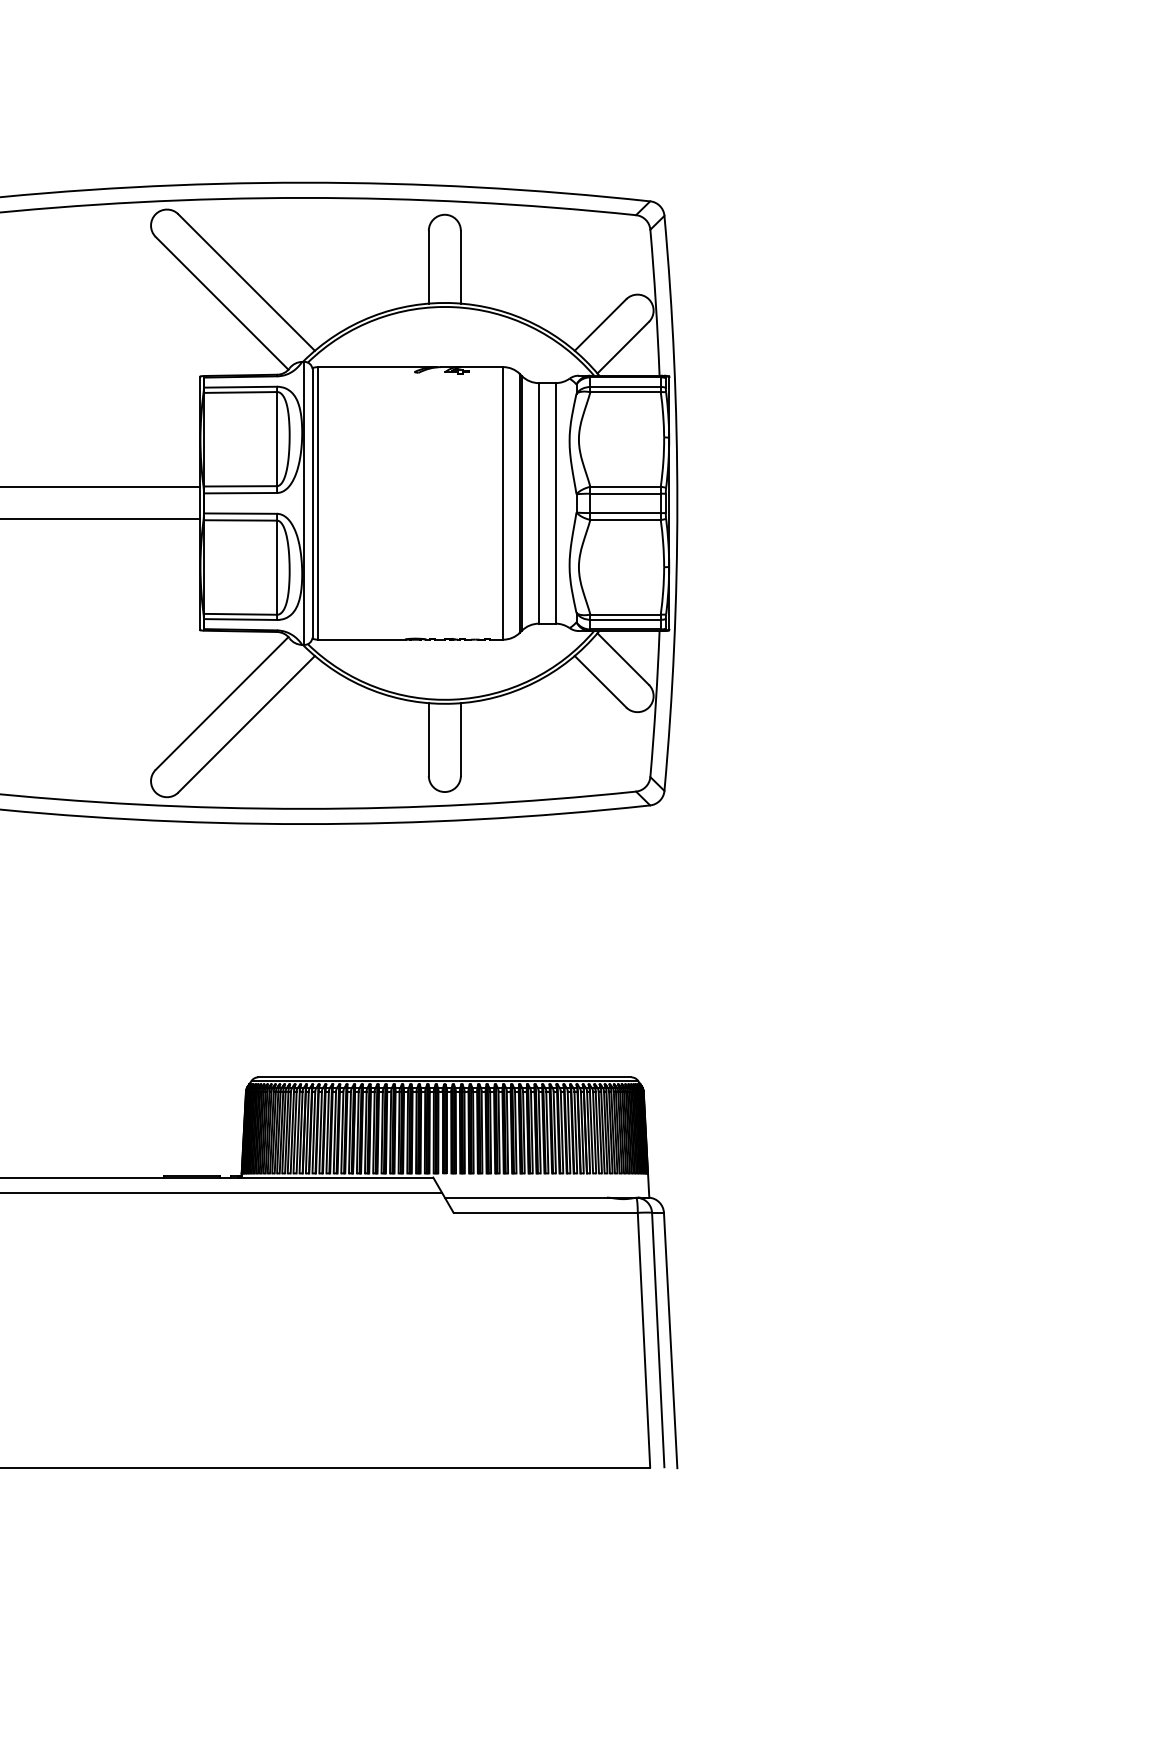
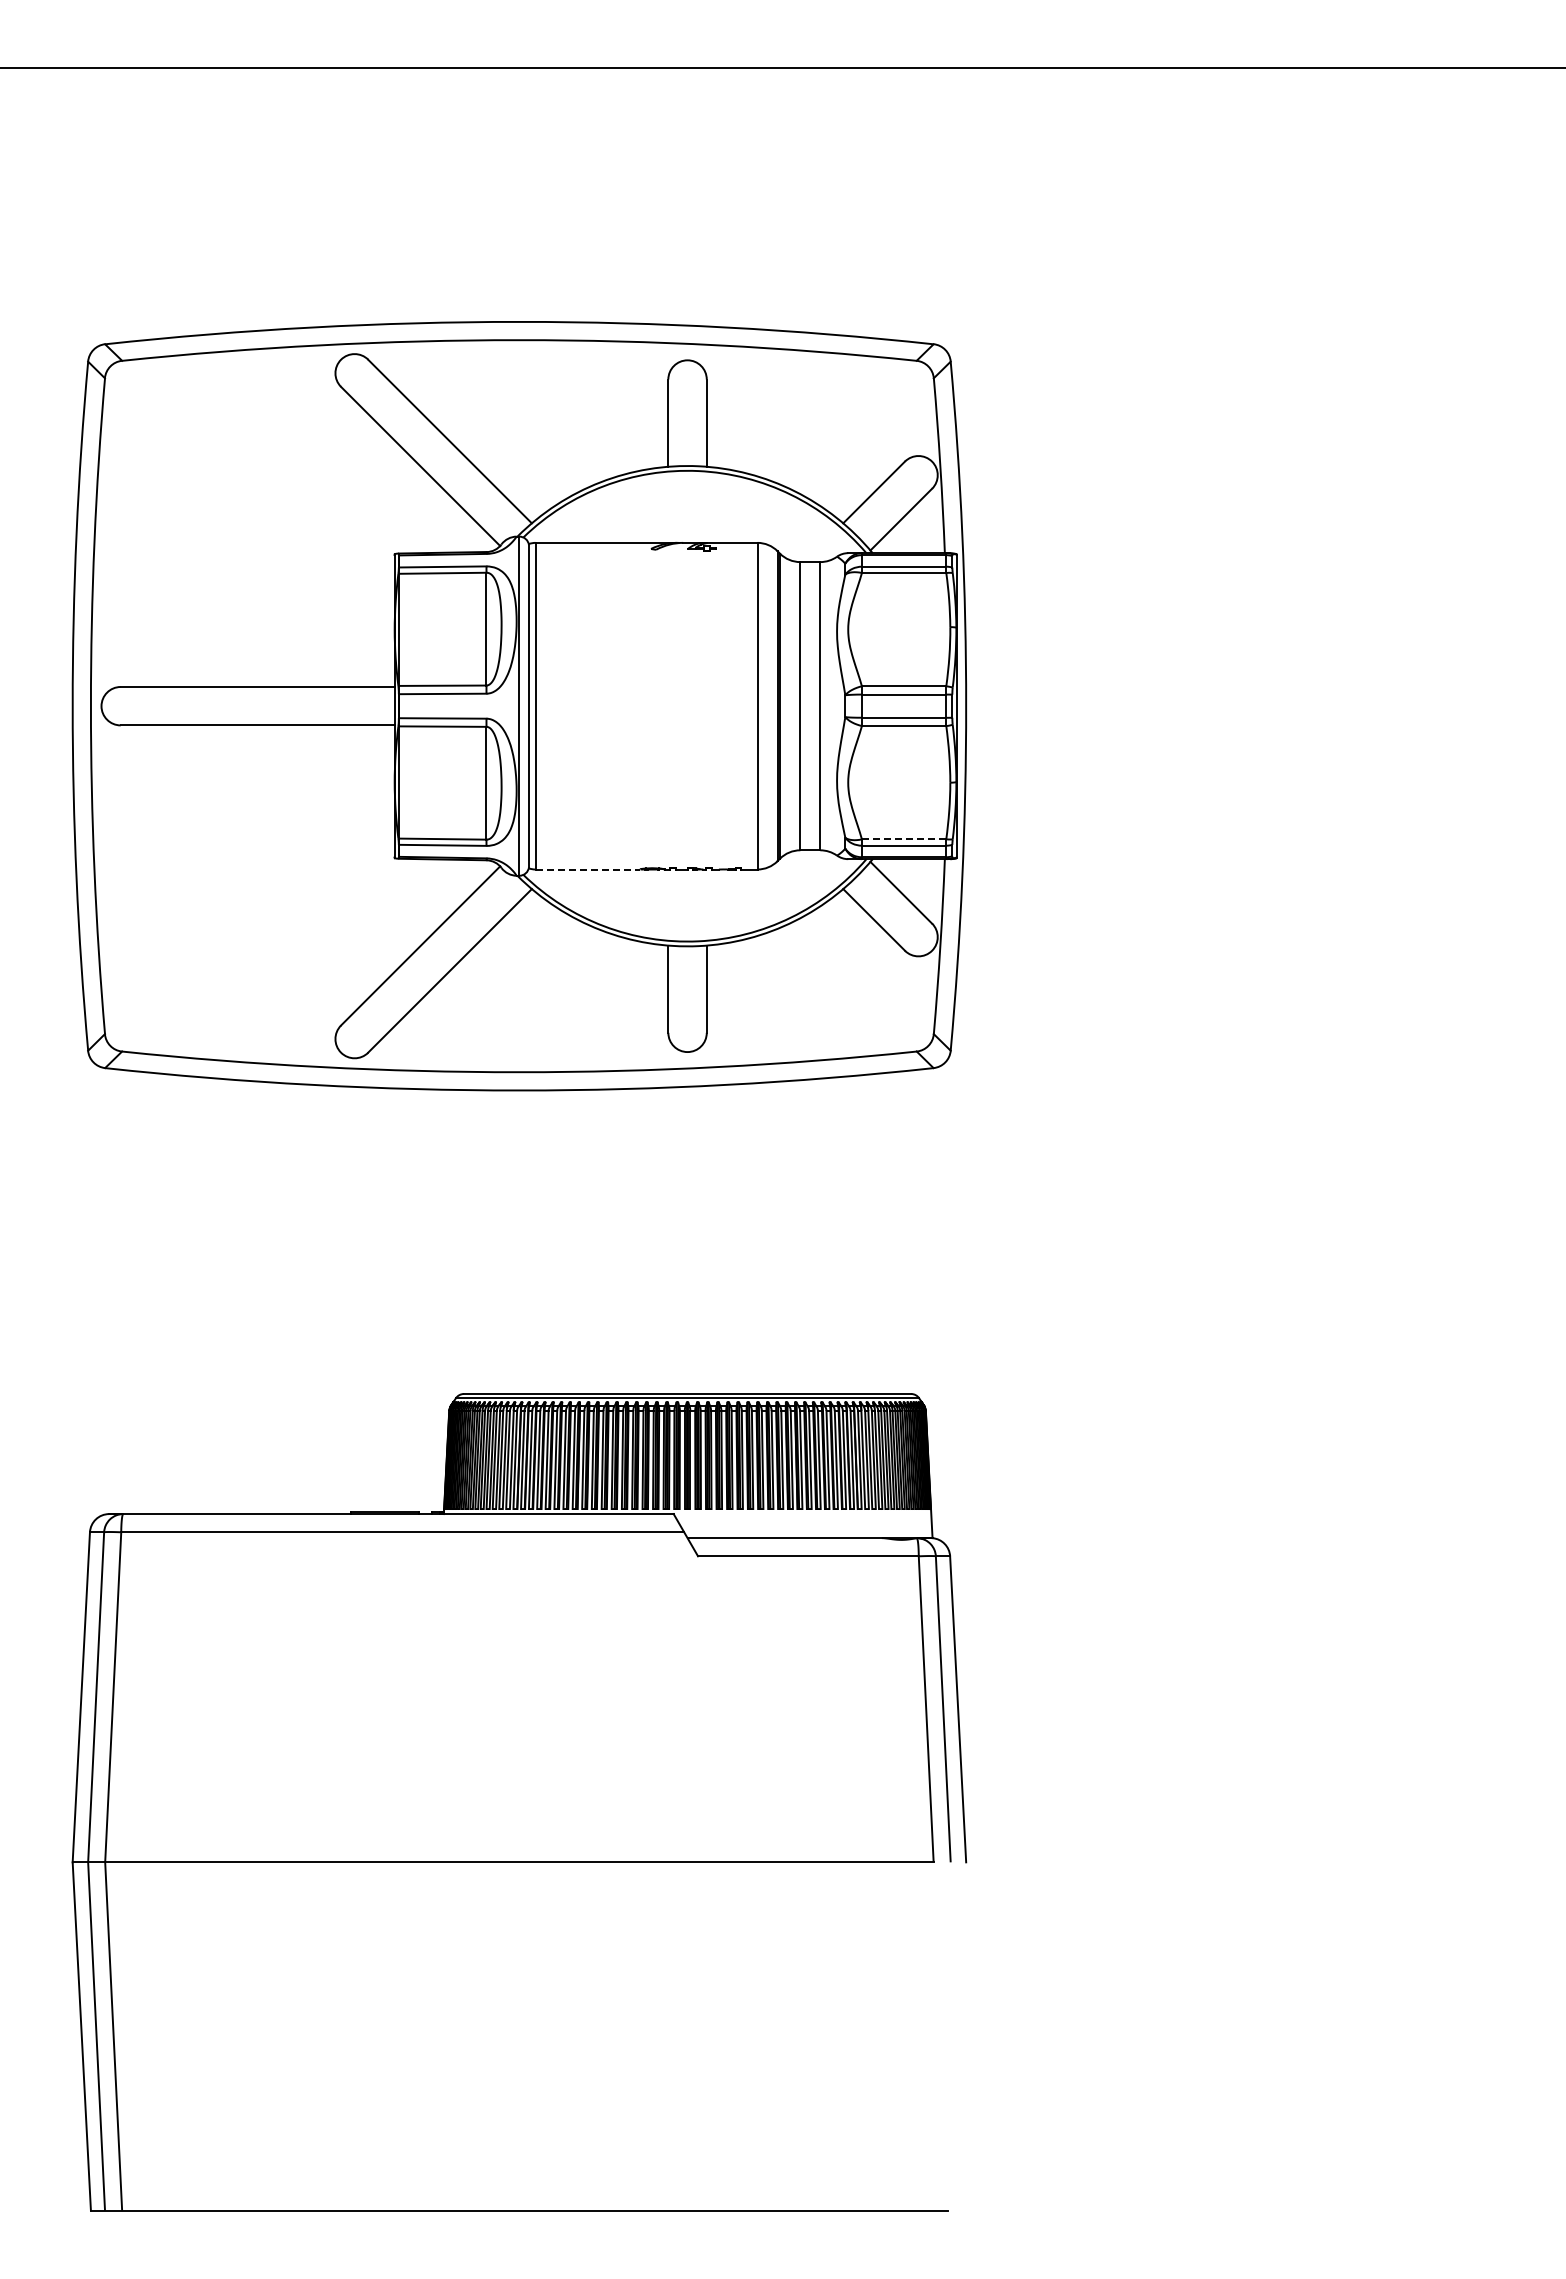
line: (625, 614) -> (904, 839), solid -> dashed
line: (362, 639) -> (588, 869), solid -> dashed

